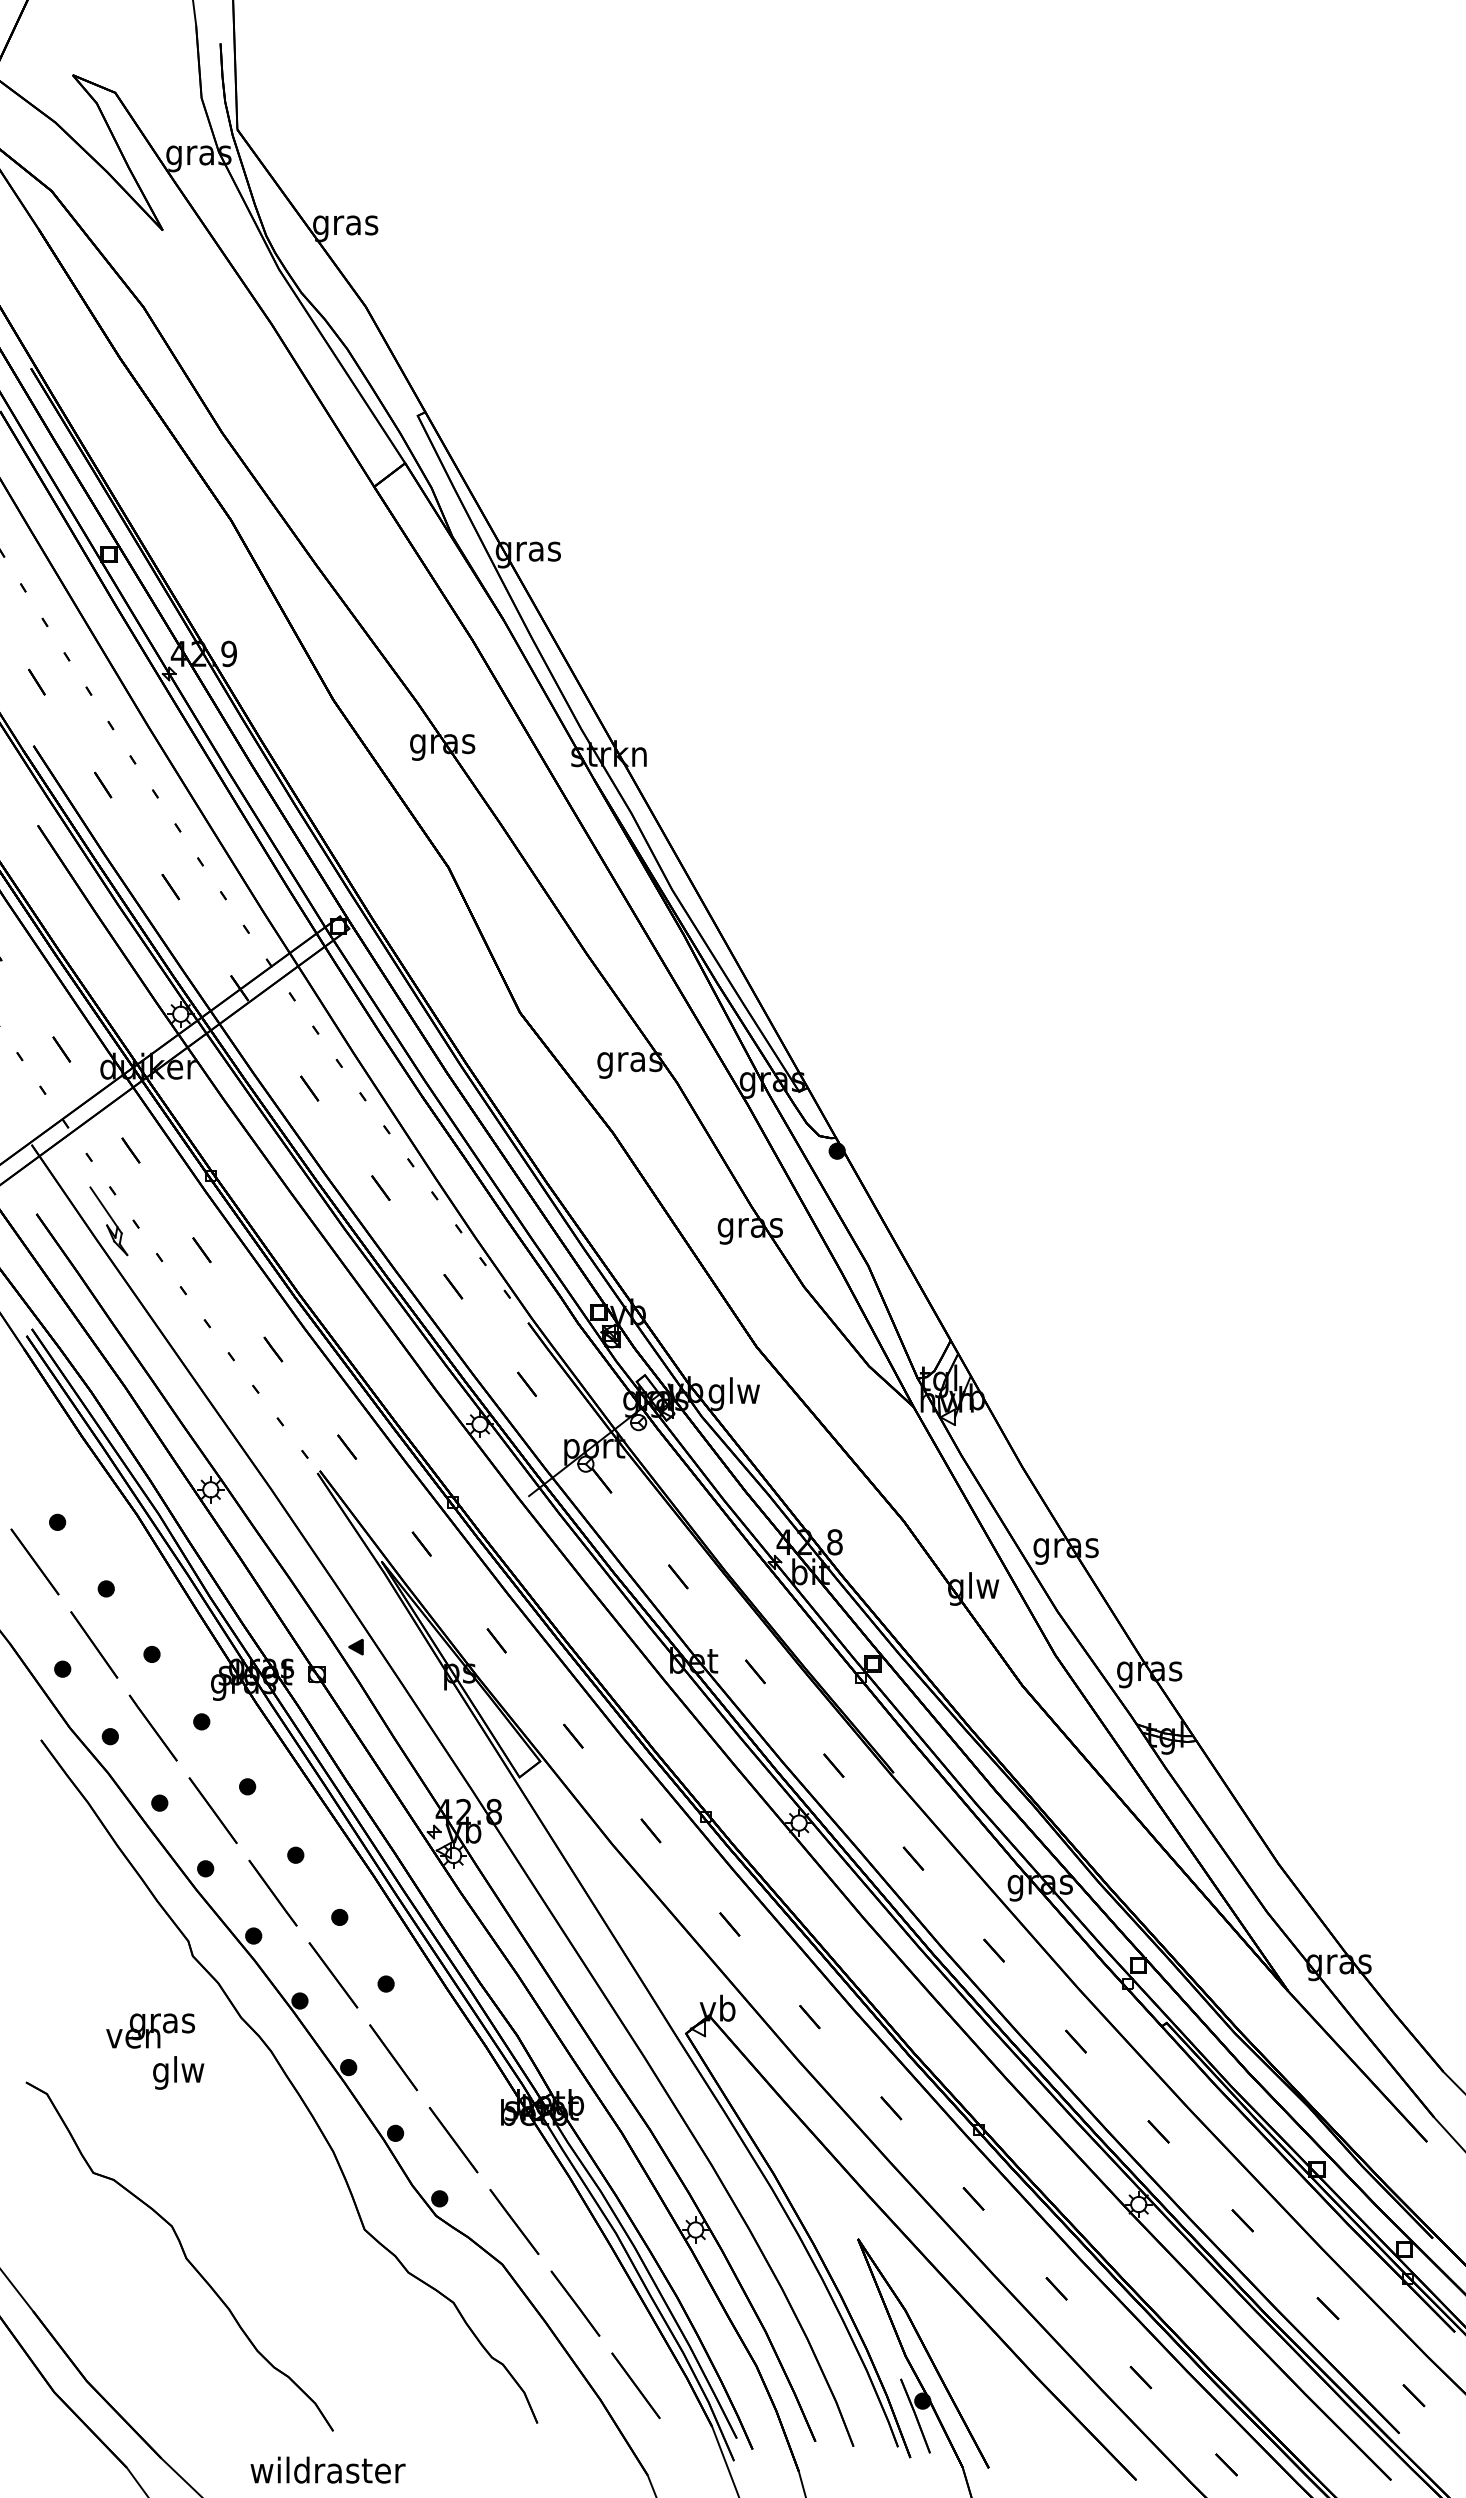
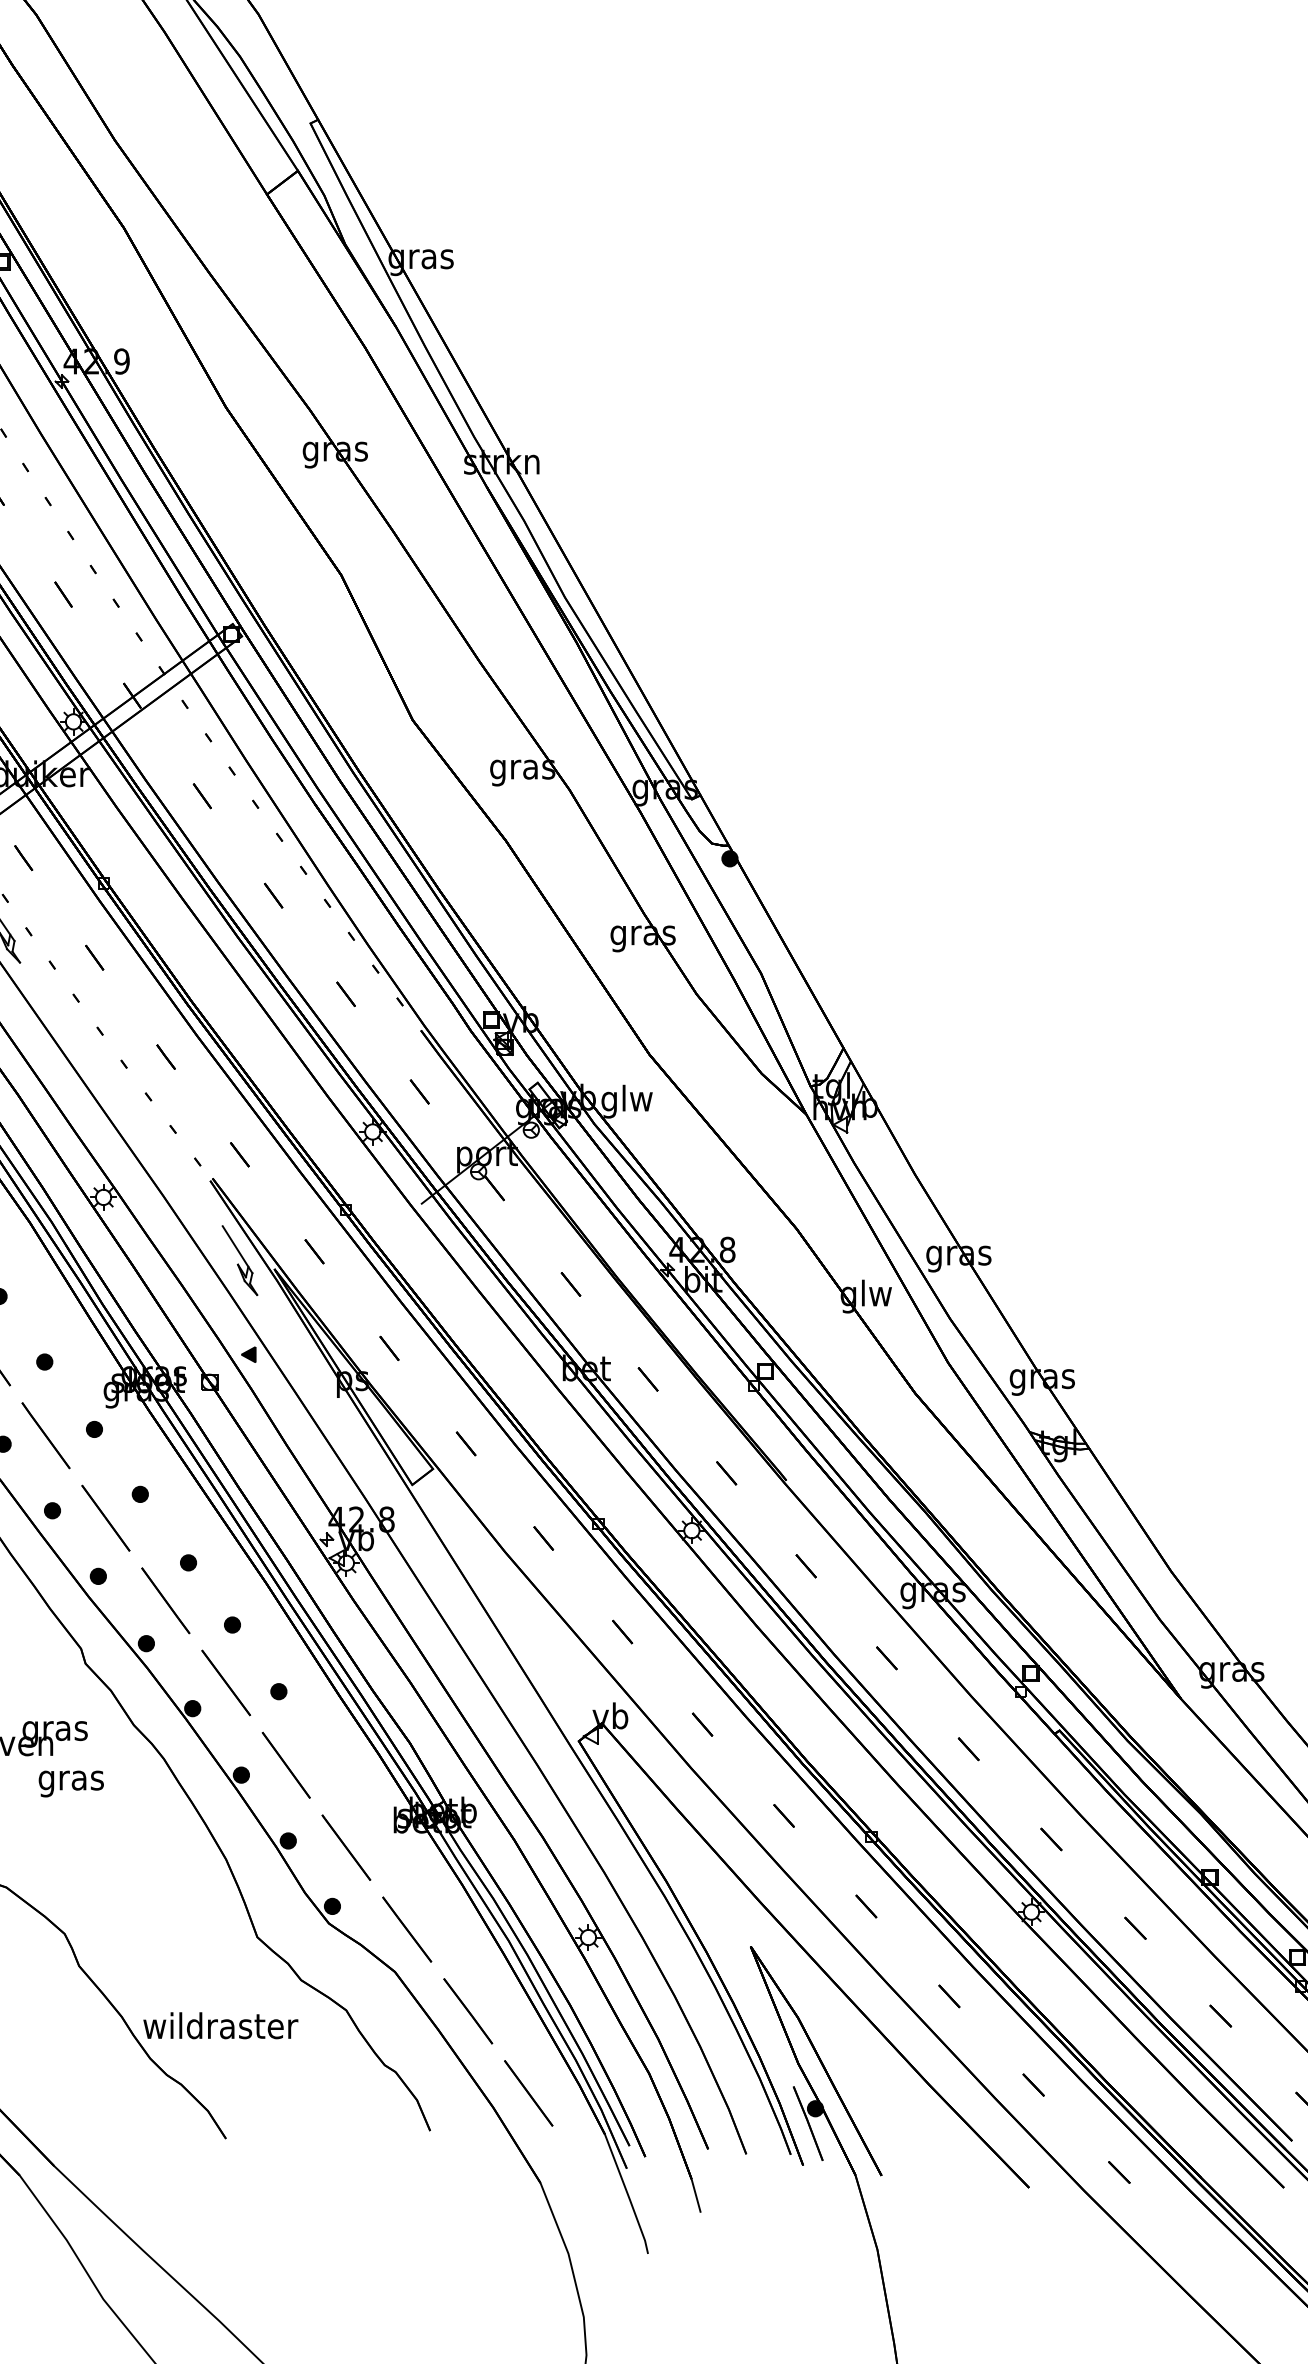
part: (346, 1552) -> (239, 1260), added
text: (178, 2072) -> (71, 1780), glw -> gras
text: (327, 2469) -> (220, 2025), moved

